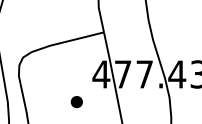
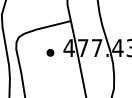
part: (76, 101) -> (50, 52), moved

